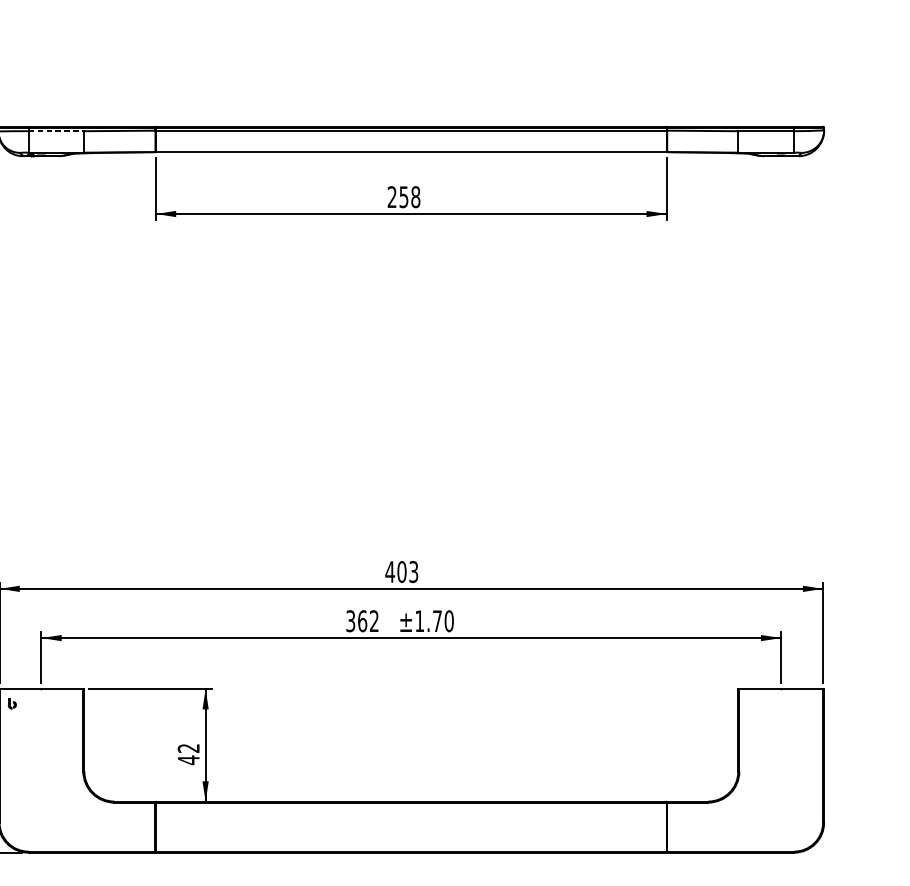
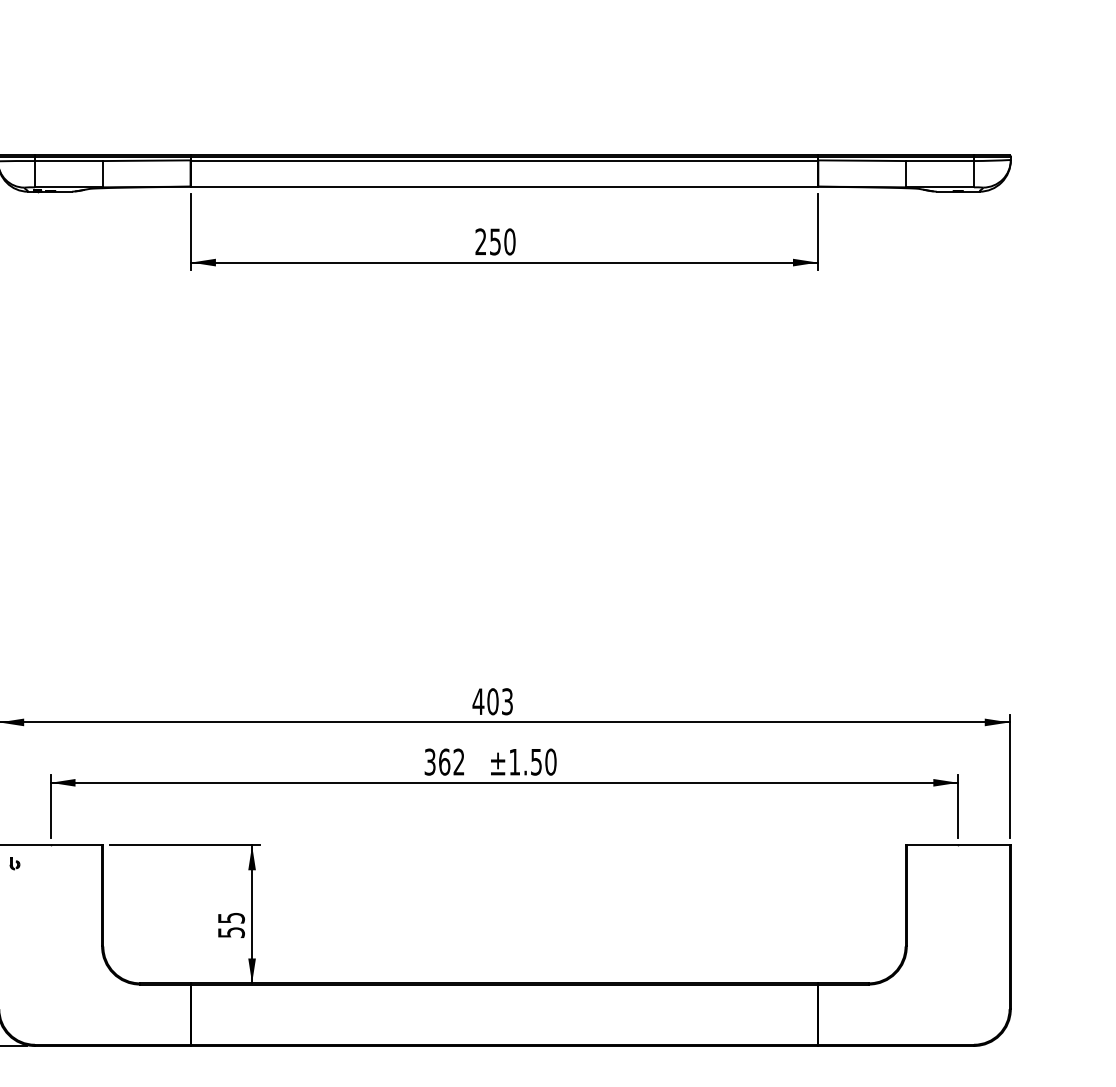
line: (56, 131) -> (69, 161), dashed -> solid
text: (415, 196) -> (509, 241), 258 -> 250
text: (437, 621) -> (536, 762), ±1.70 -> ±1.50
text: (188, 754) -> (230, 925), 42 -> 55

